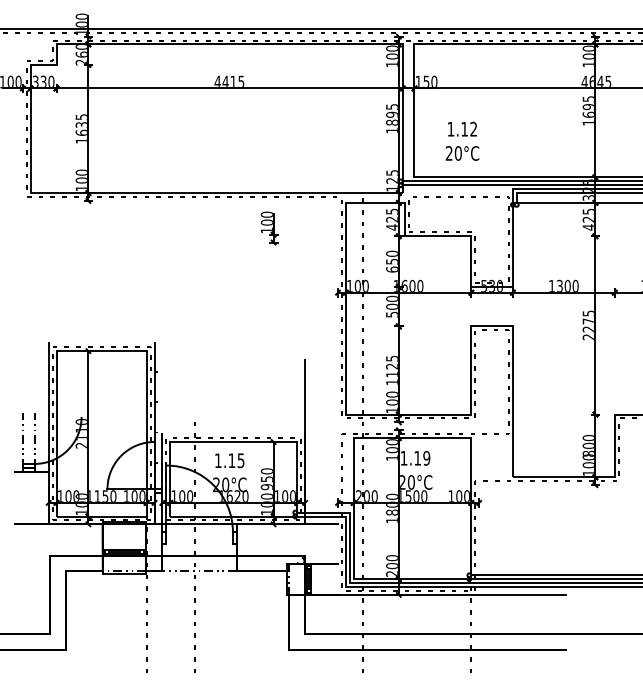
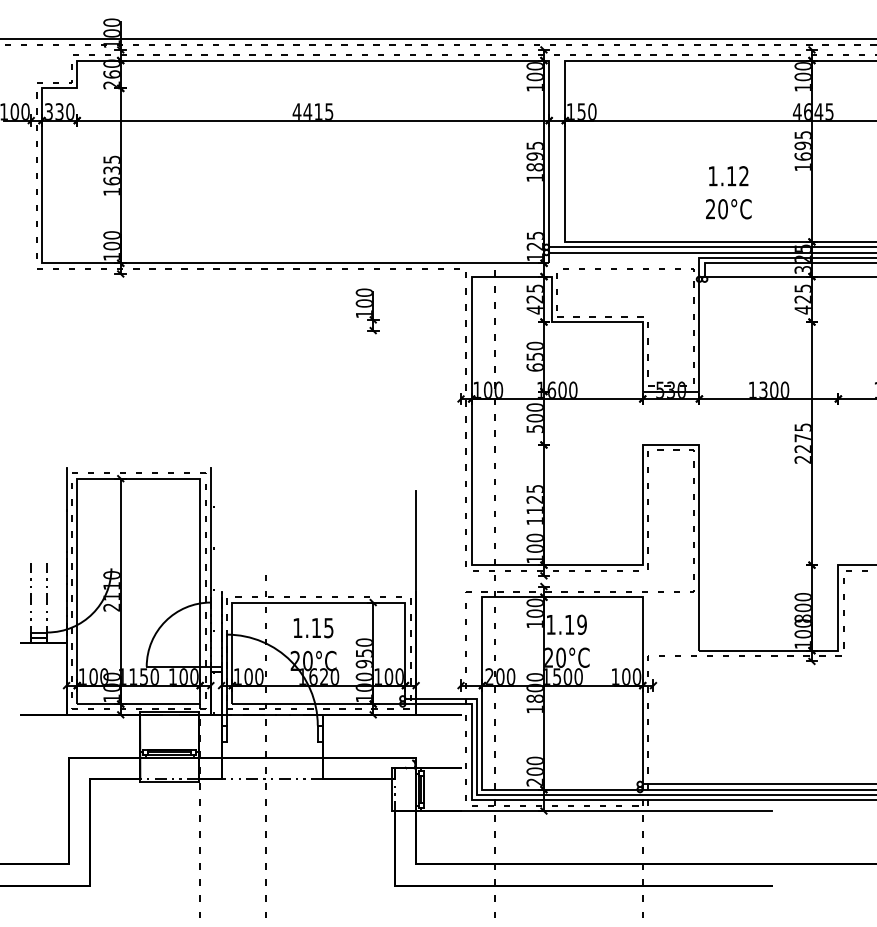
text: (462, 141) -> (728, 192), moved

